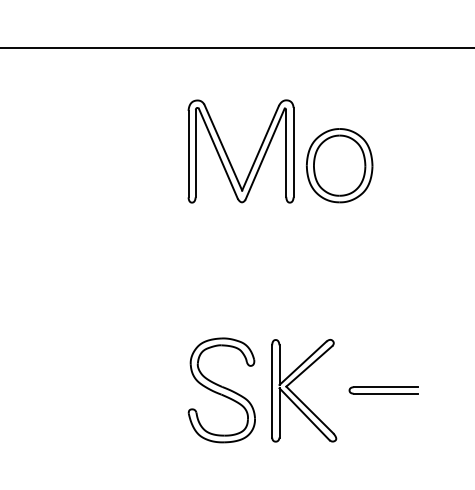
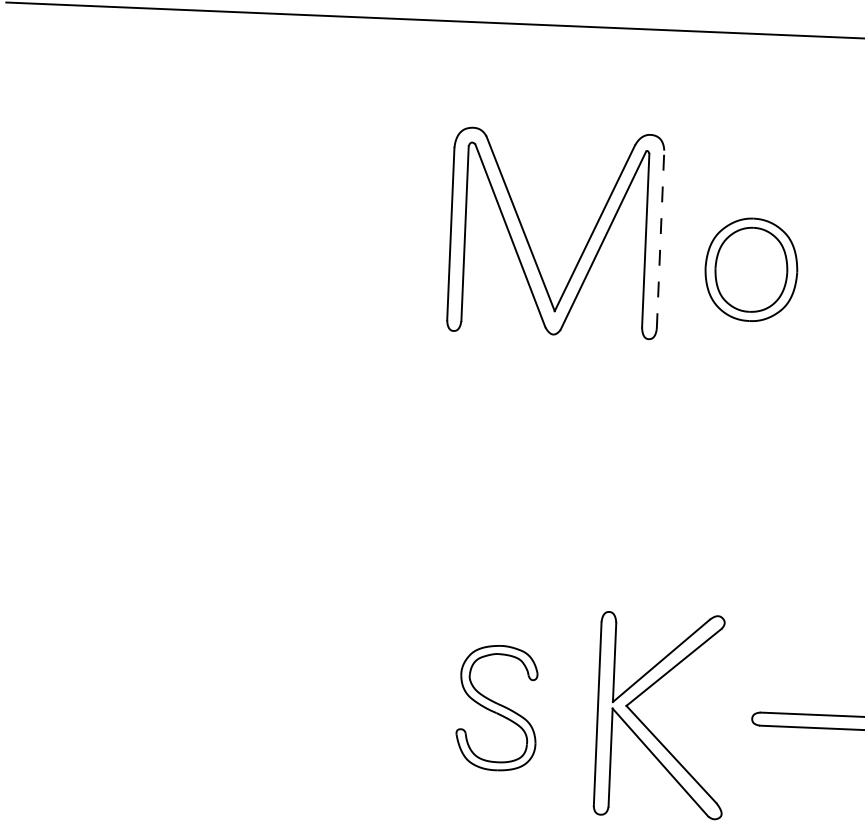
line: (293, 152) -> (660, 239), solid -> dashed
part: (339, 165) -> (750, 269), size x0.7
part: (221, 390) -> (496, 708), size x0.6

